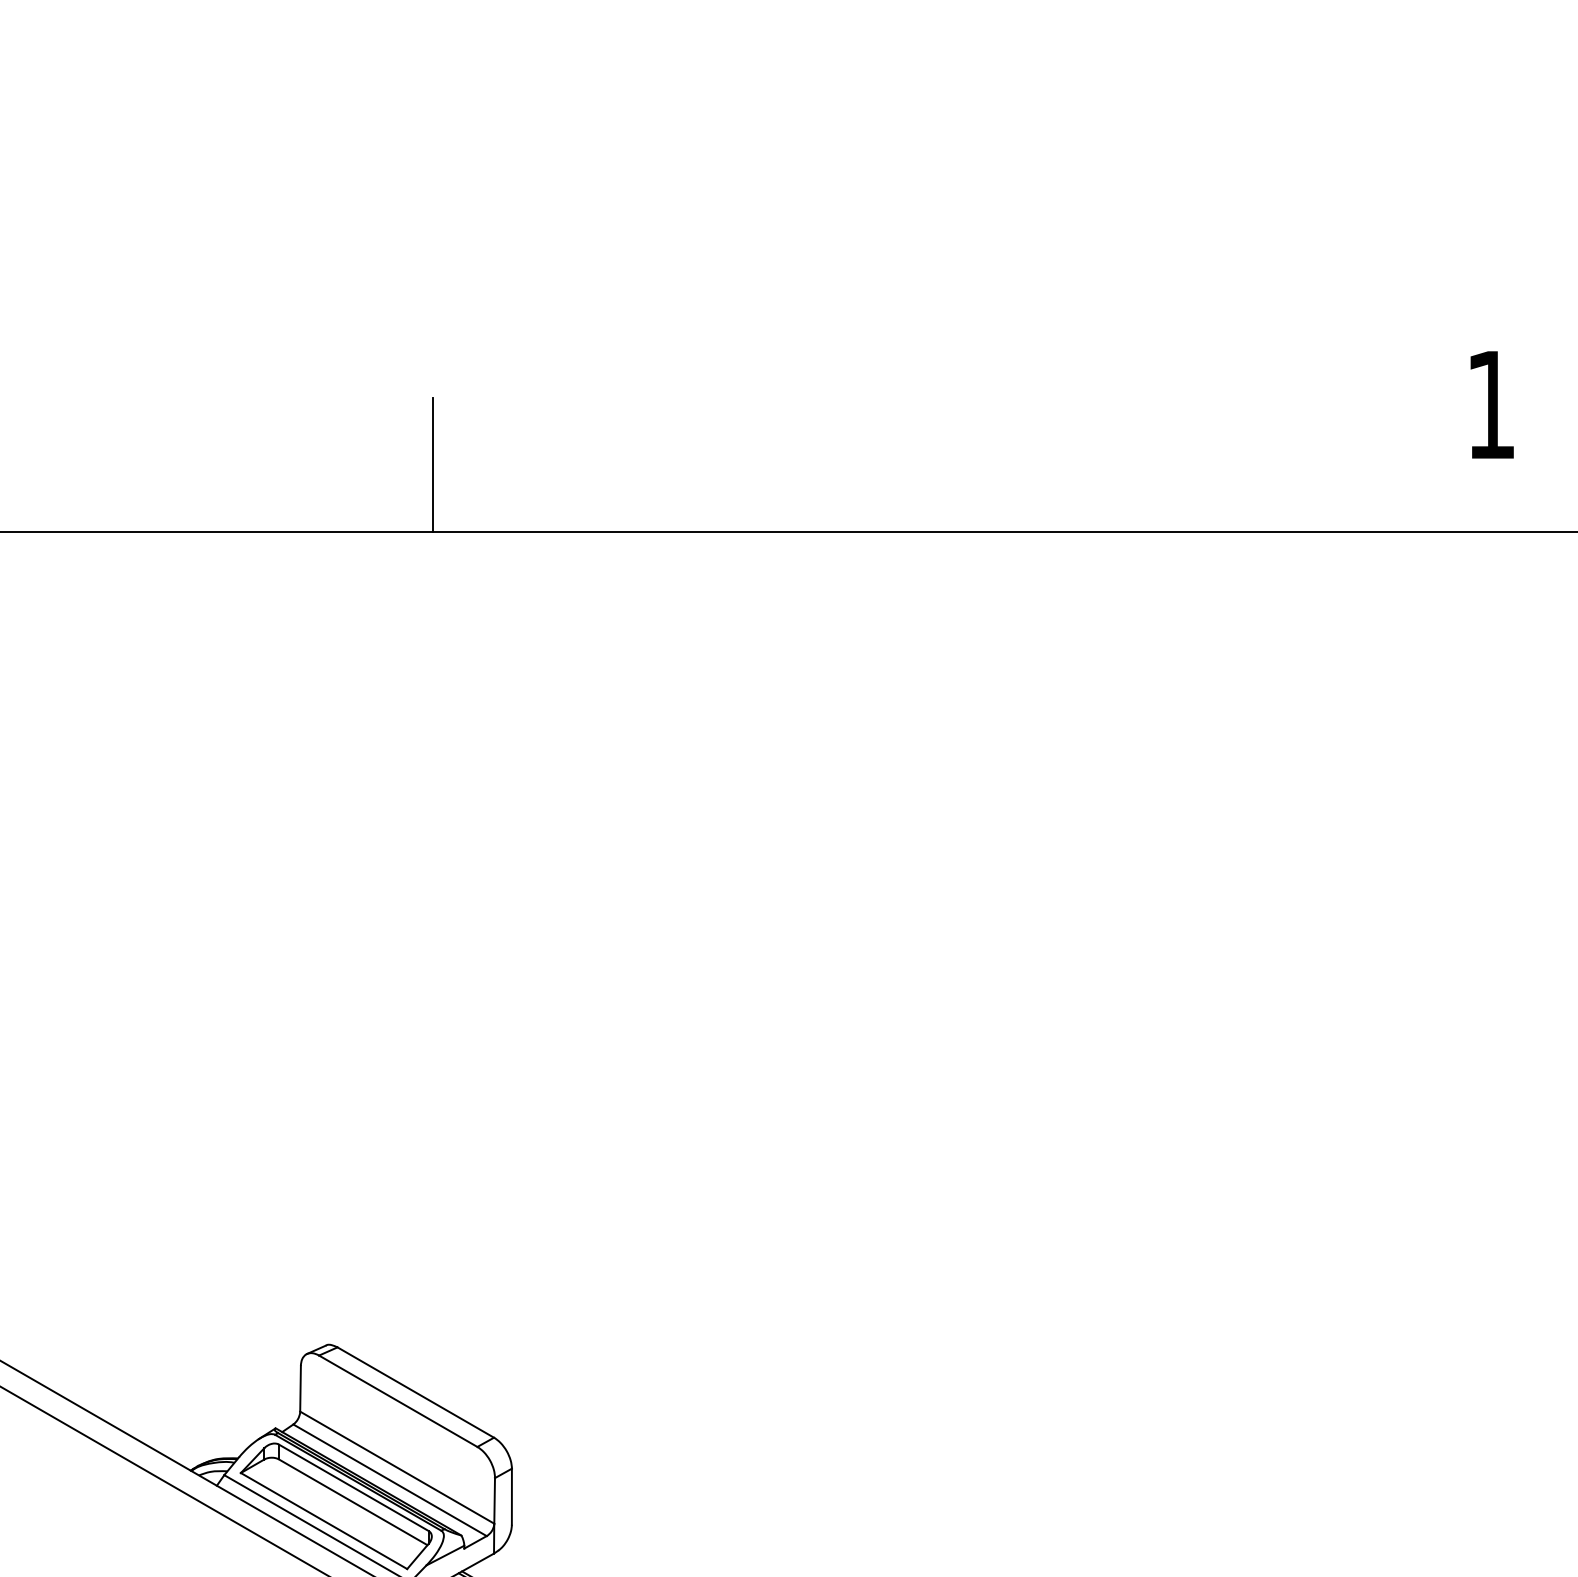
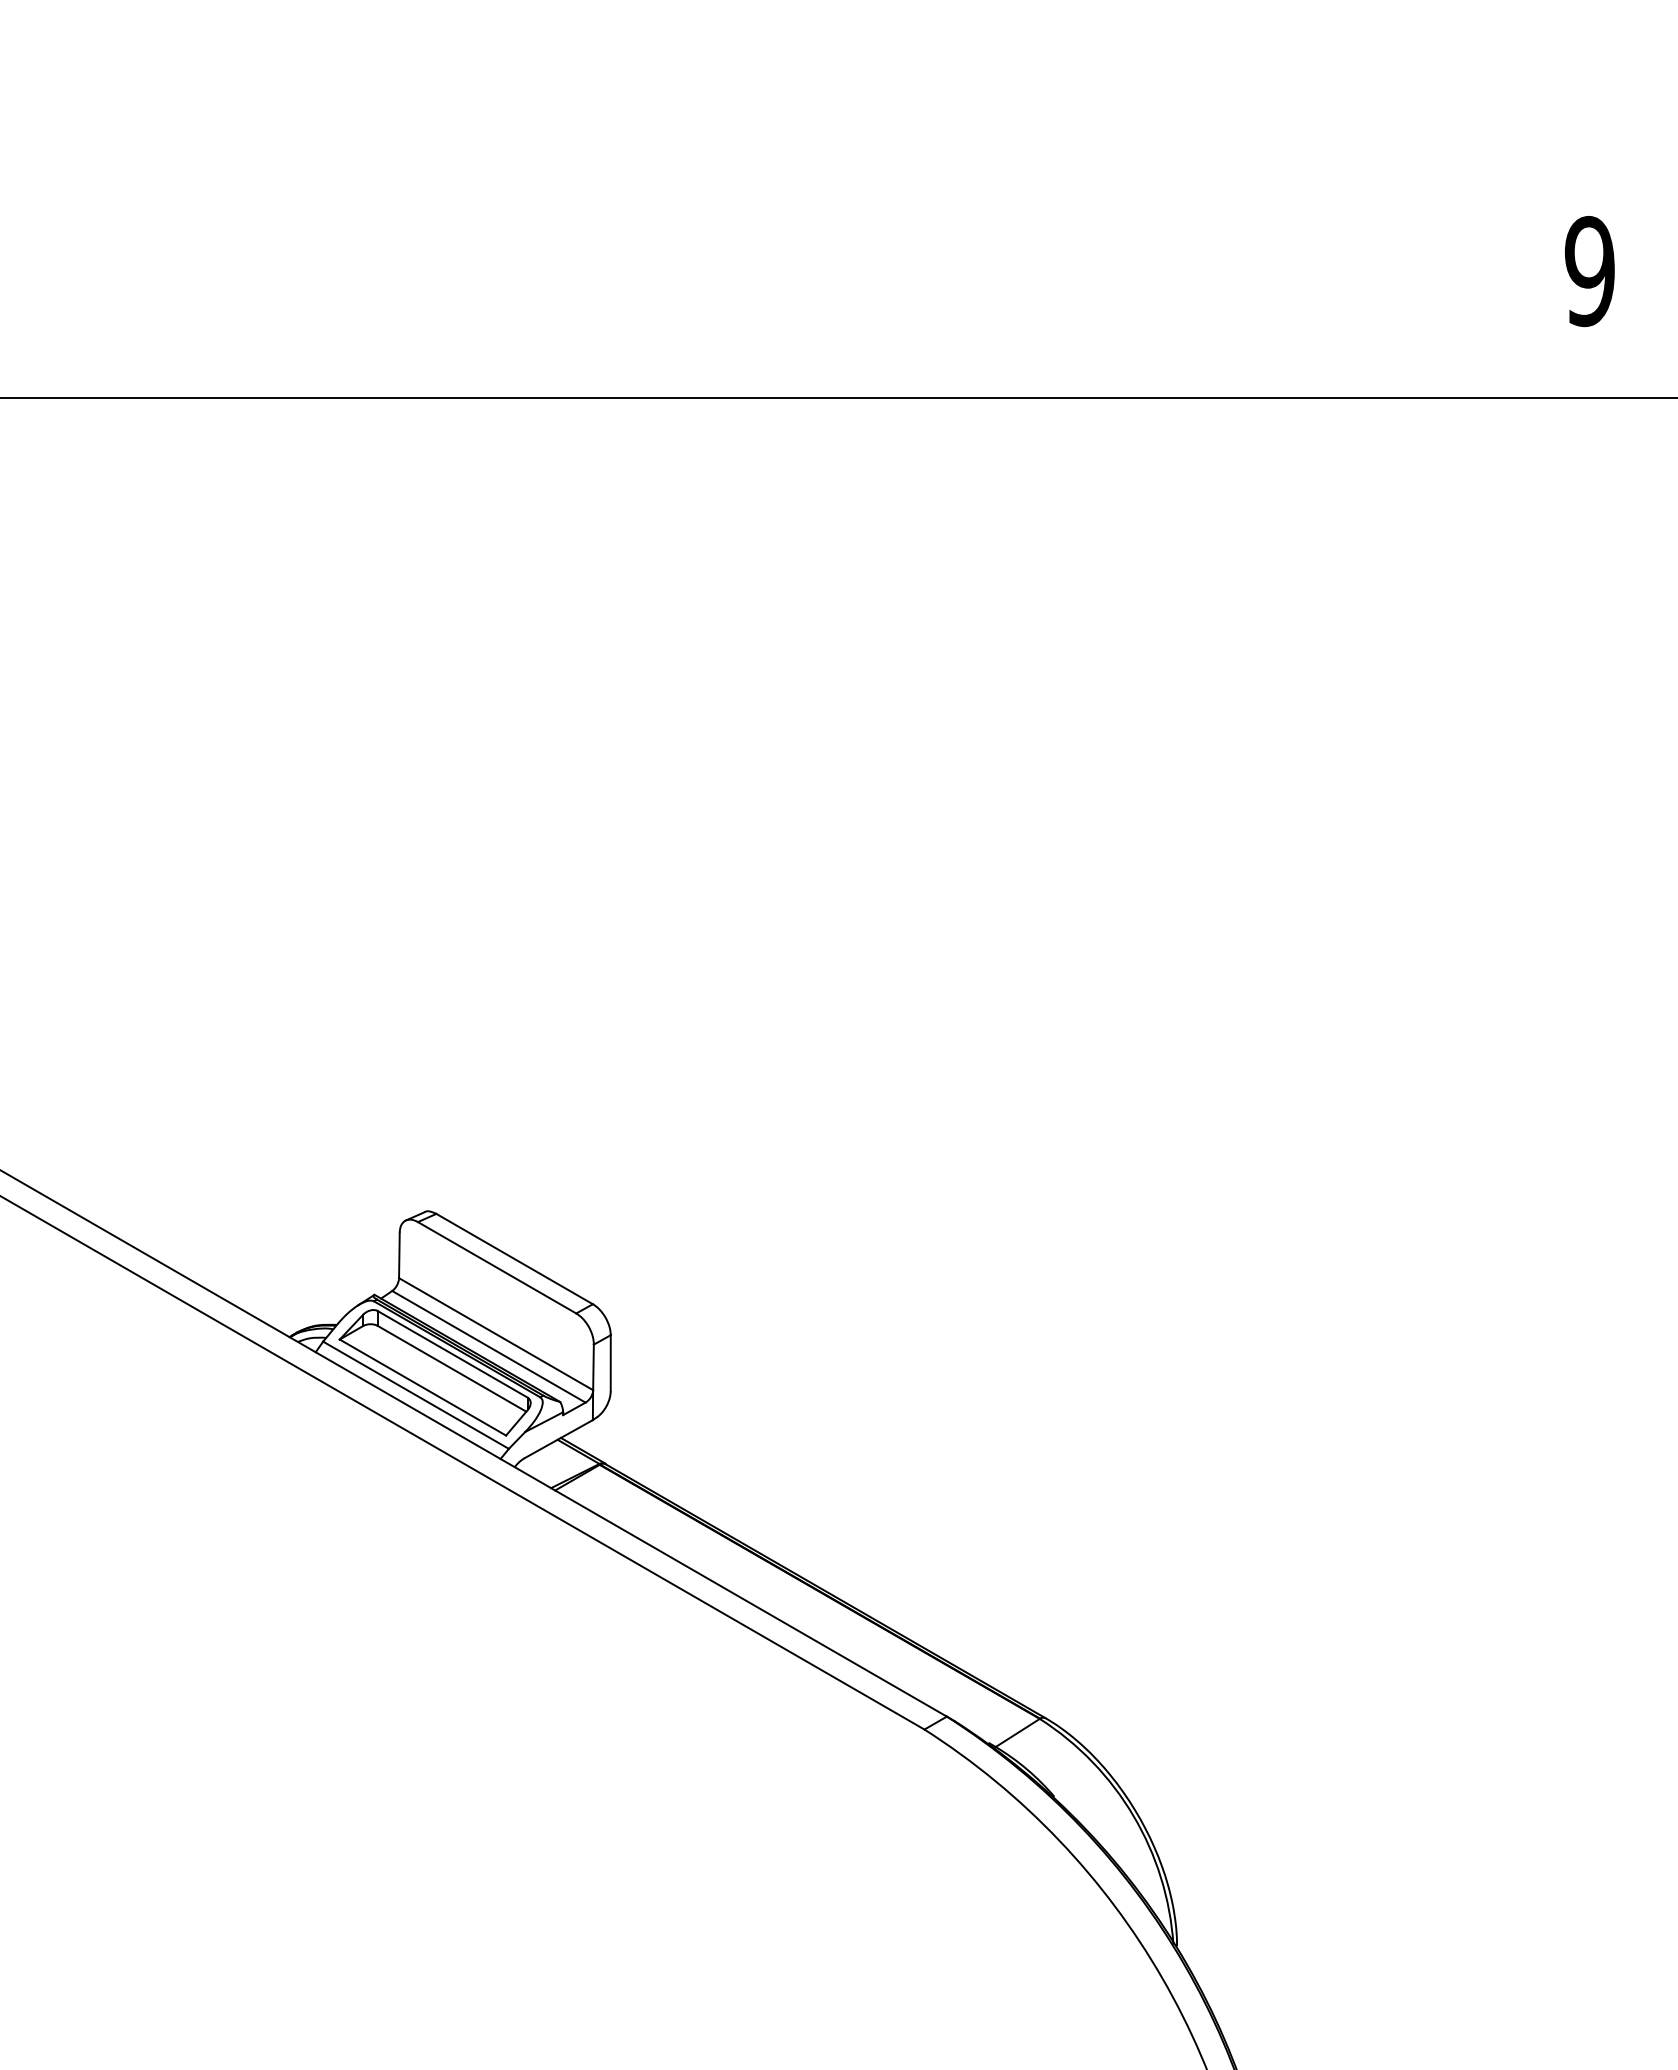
text: (1490, 404) -> (1589, 271), 1 -> 9
line: (433, 464) -> (532, 331), removed

